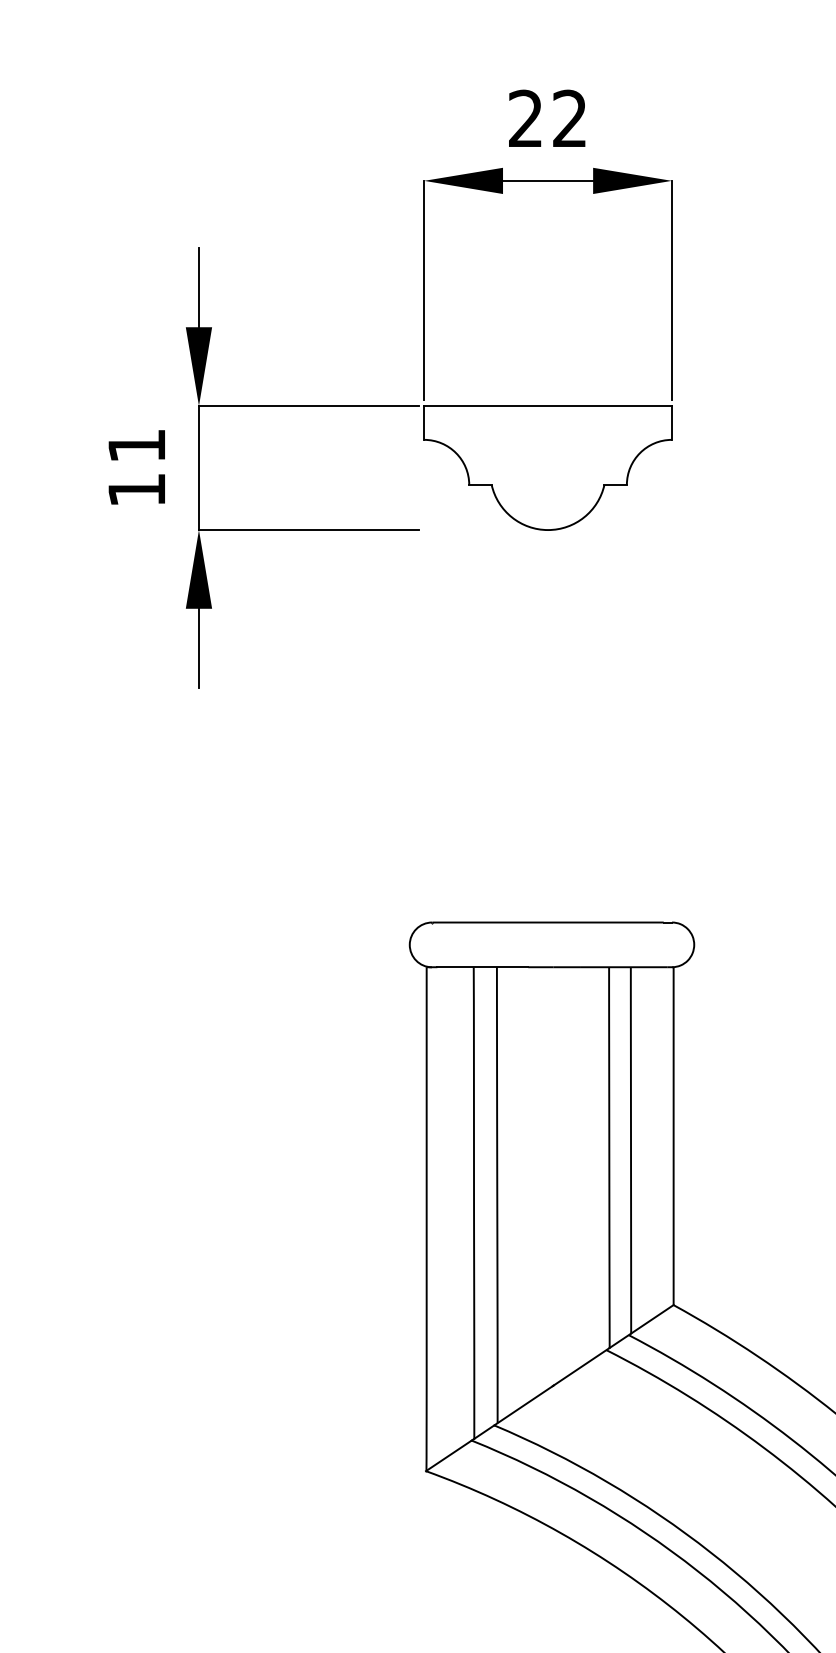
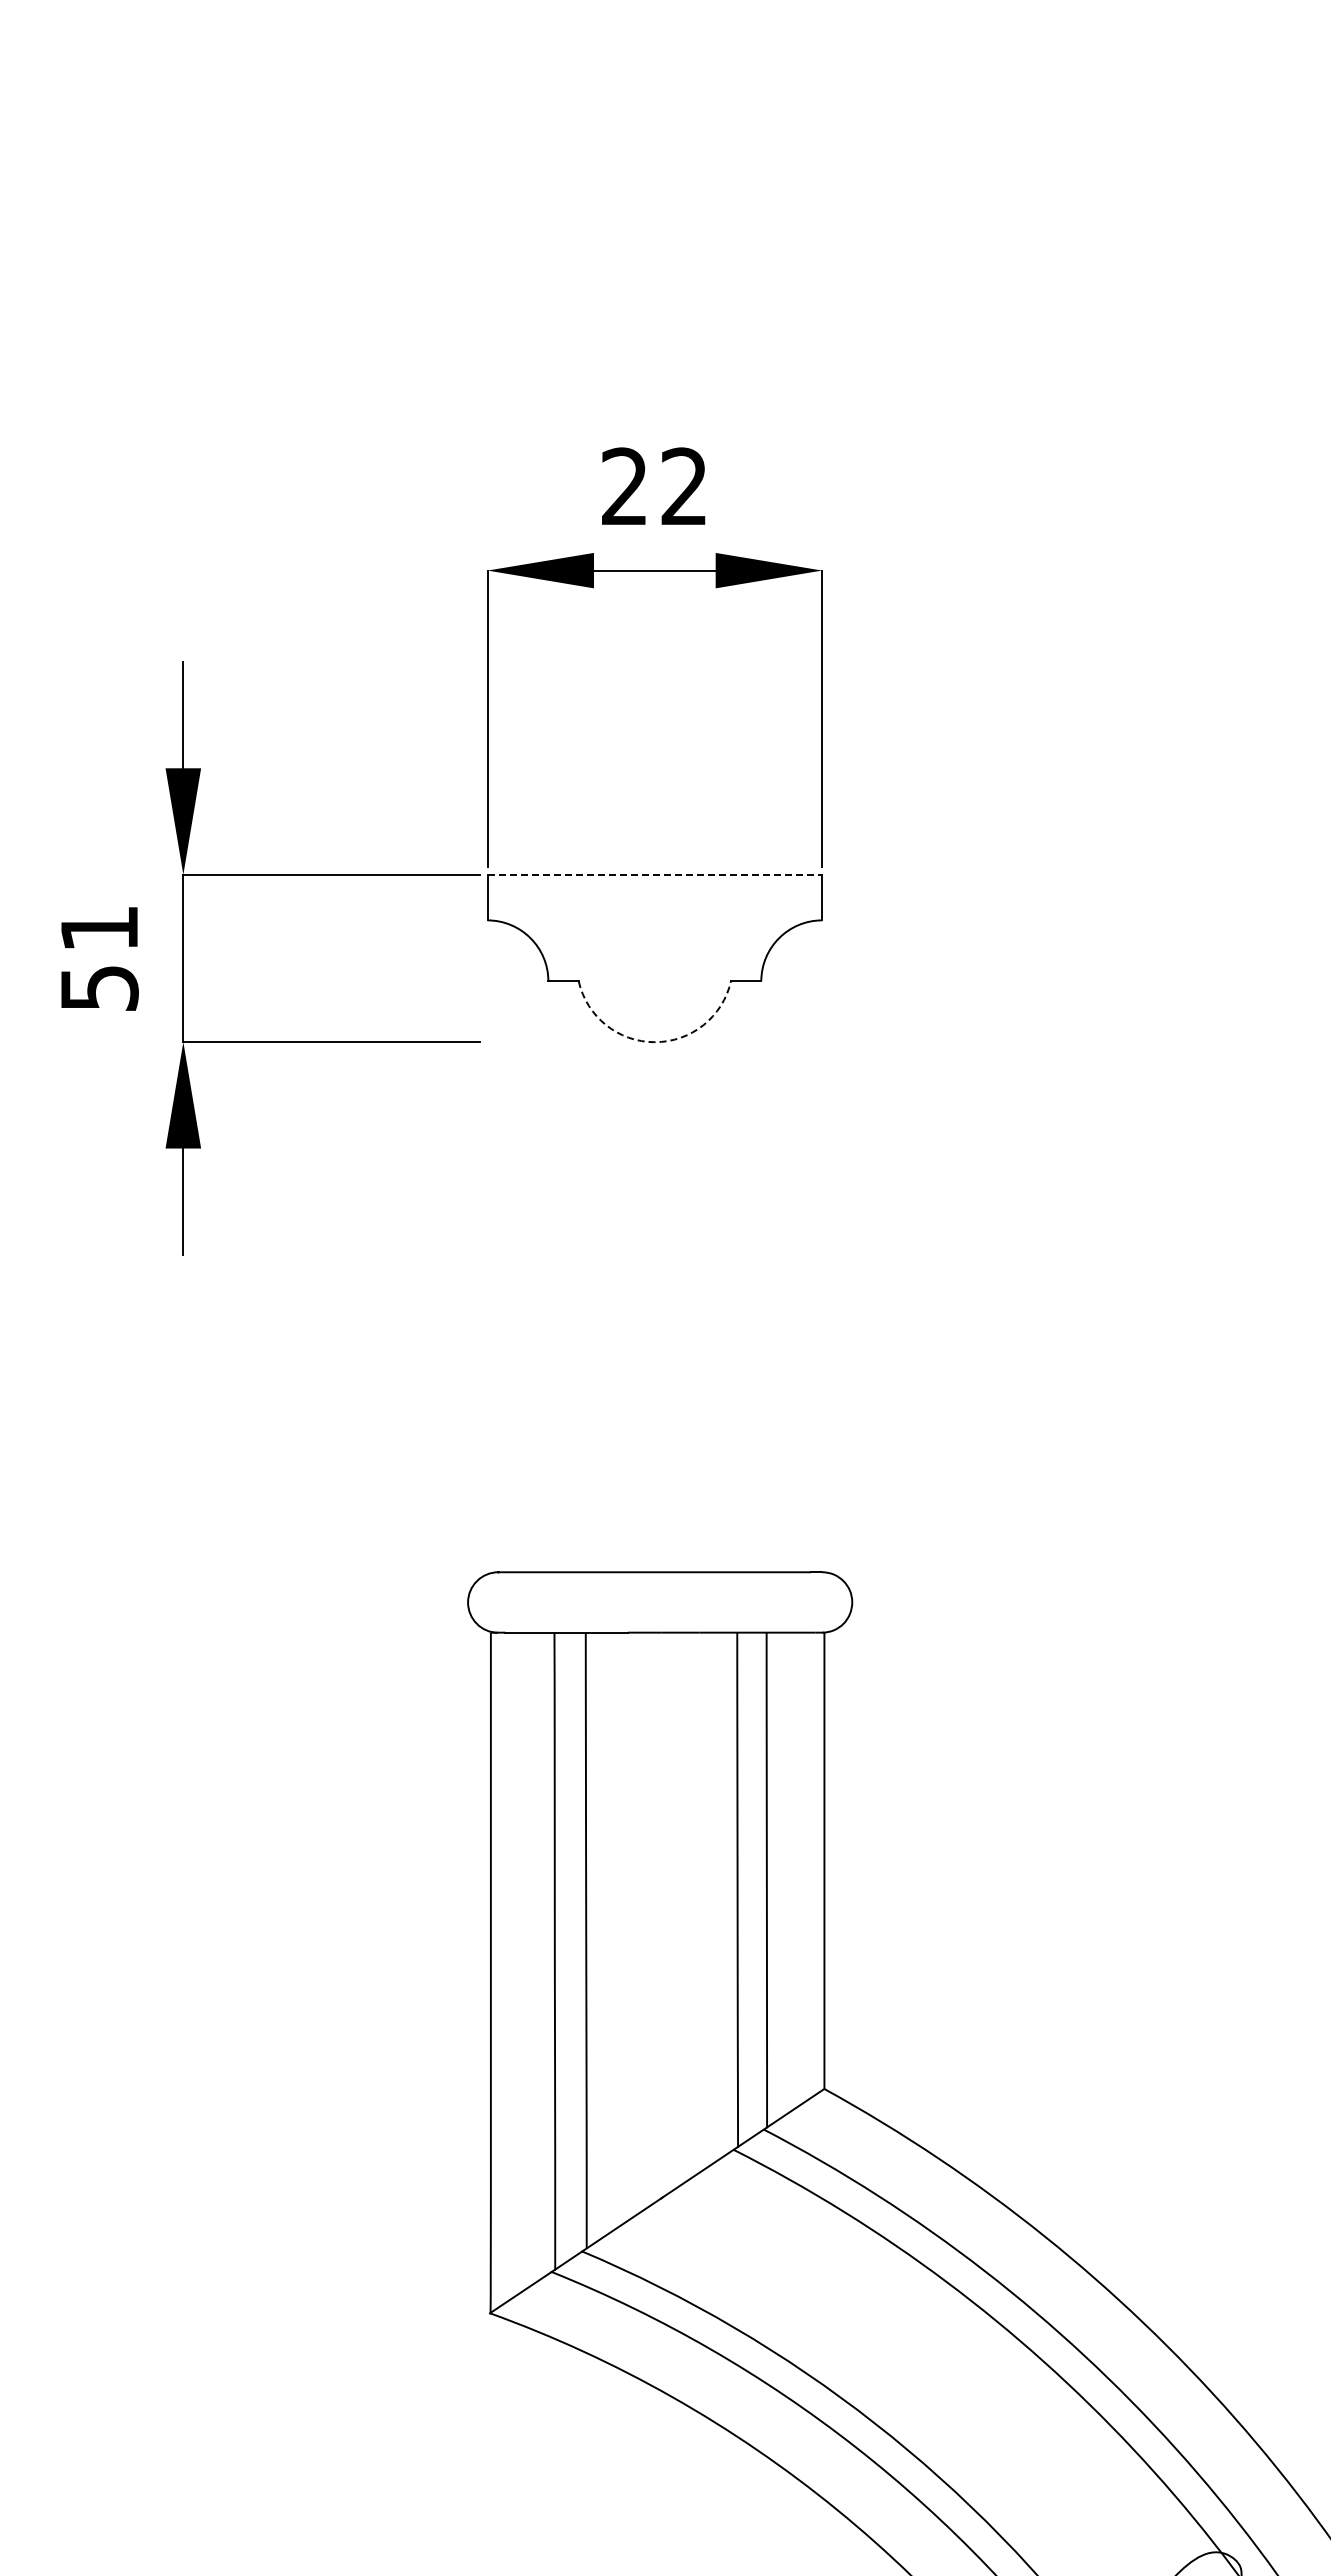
line: (548, 405) -> (655, 874), solid -> dashed
text: (136, 490) -> (99, 988), 11 -> 51
arc: (547, 530) -> (654, 1042), solid -> dashed

